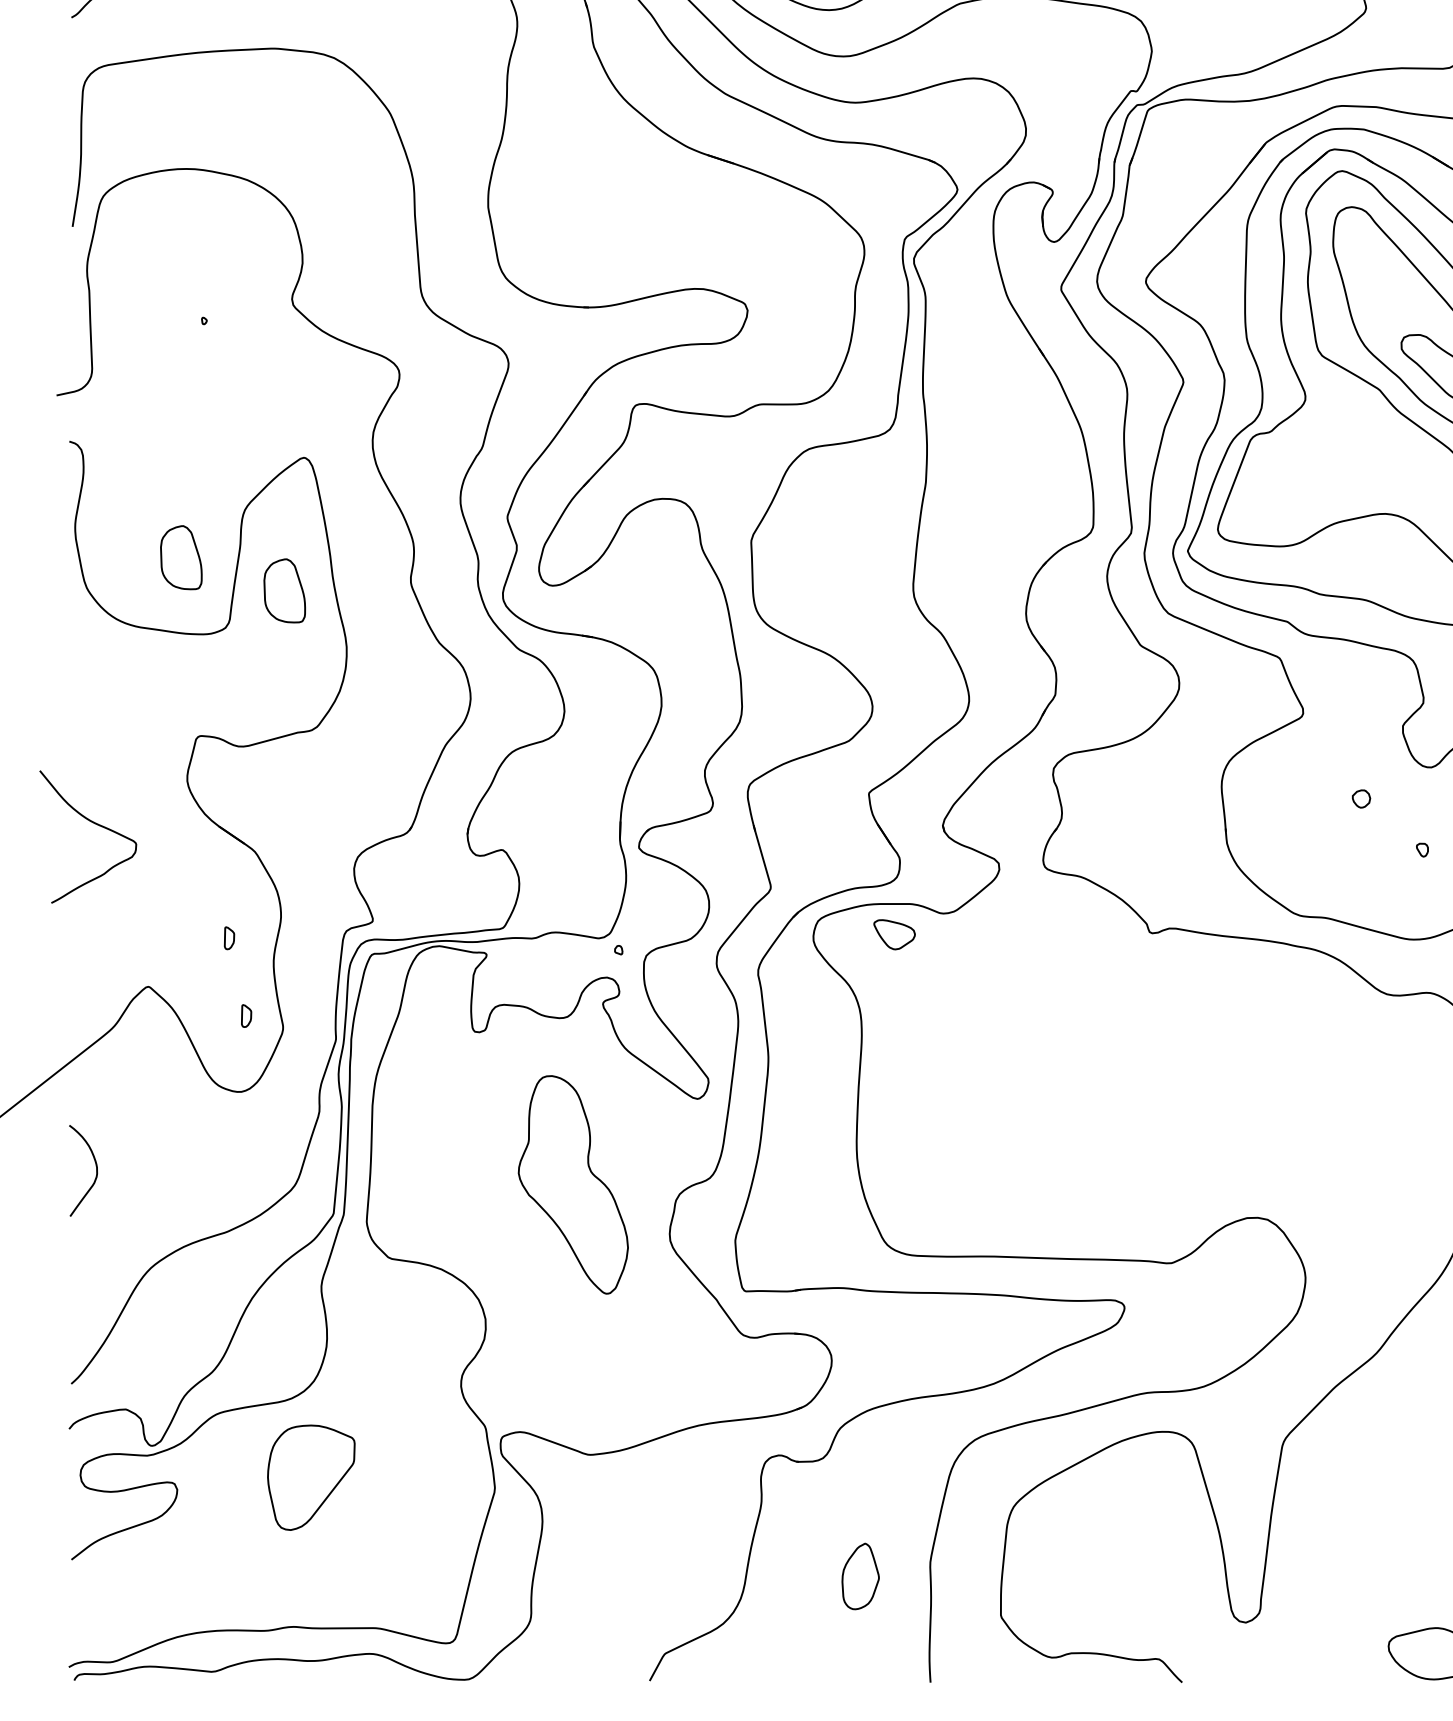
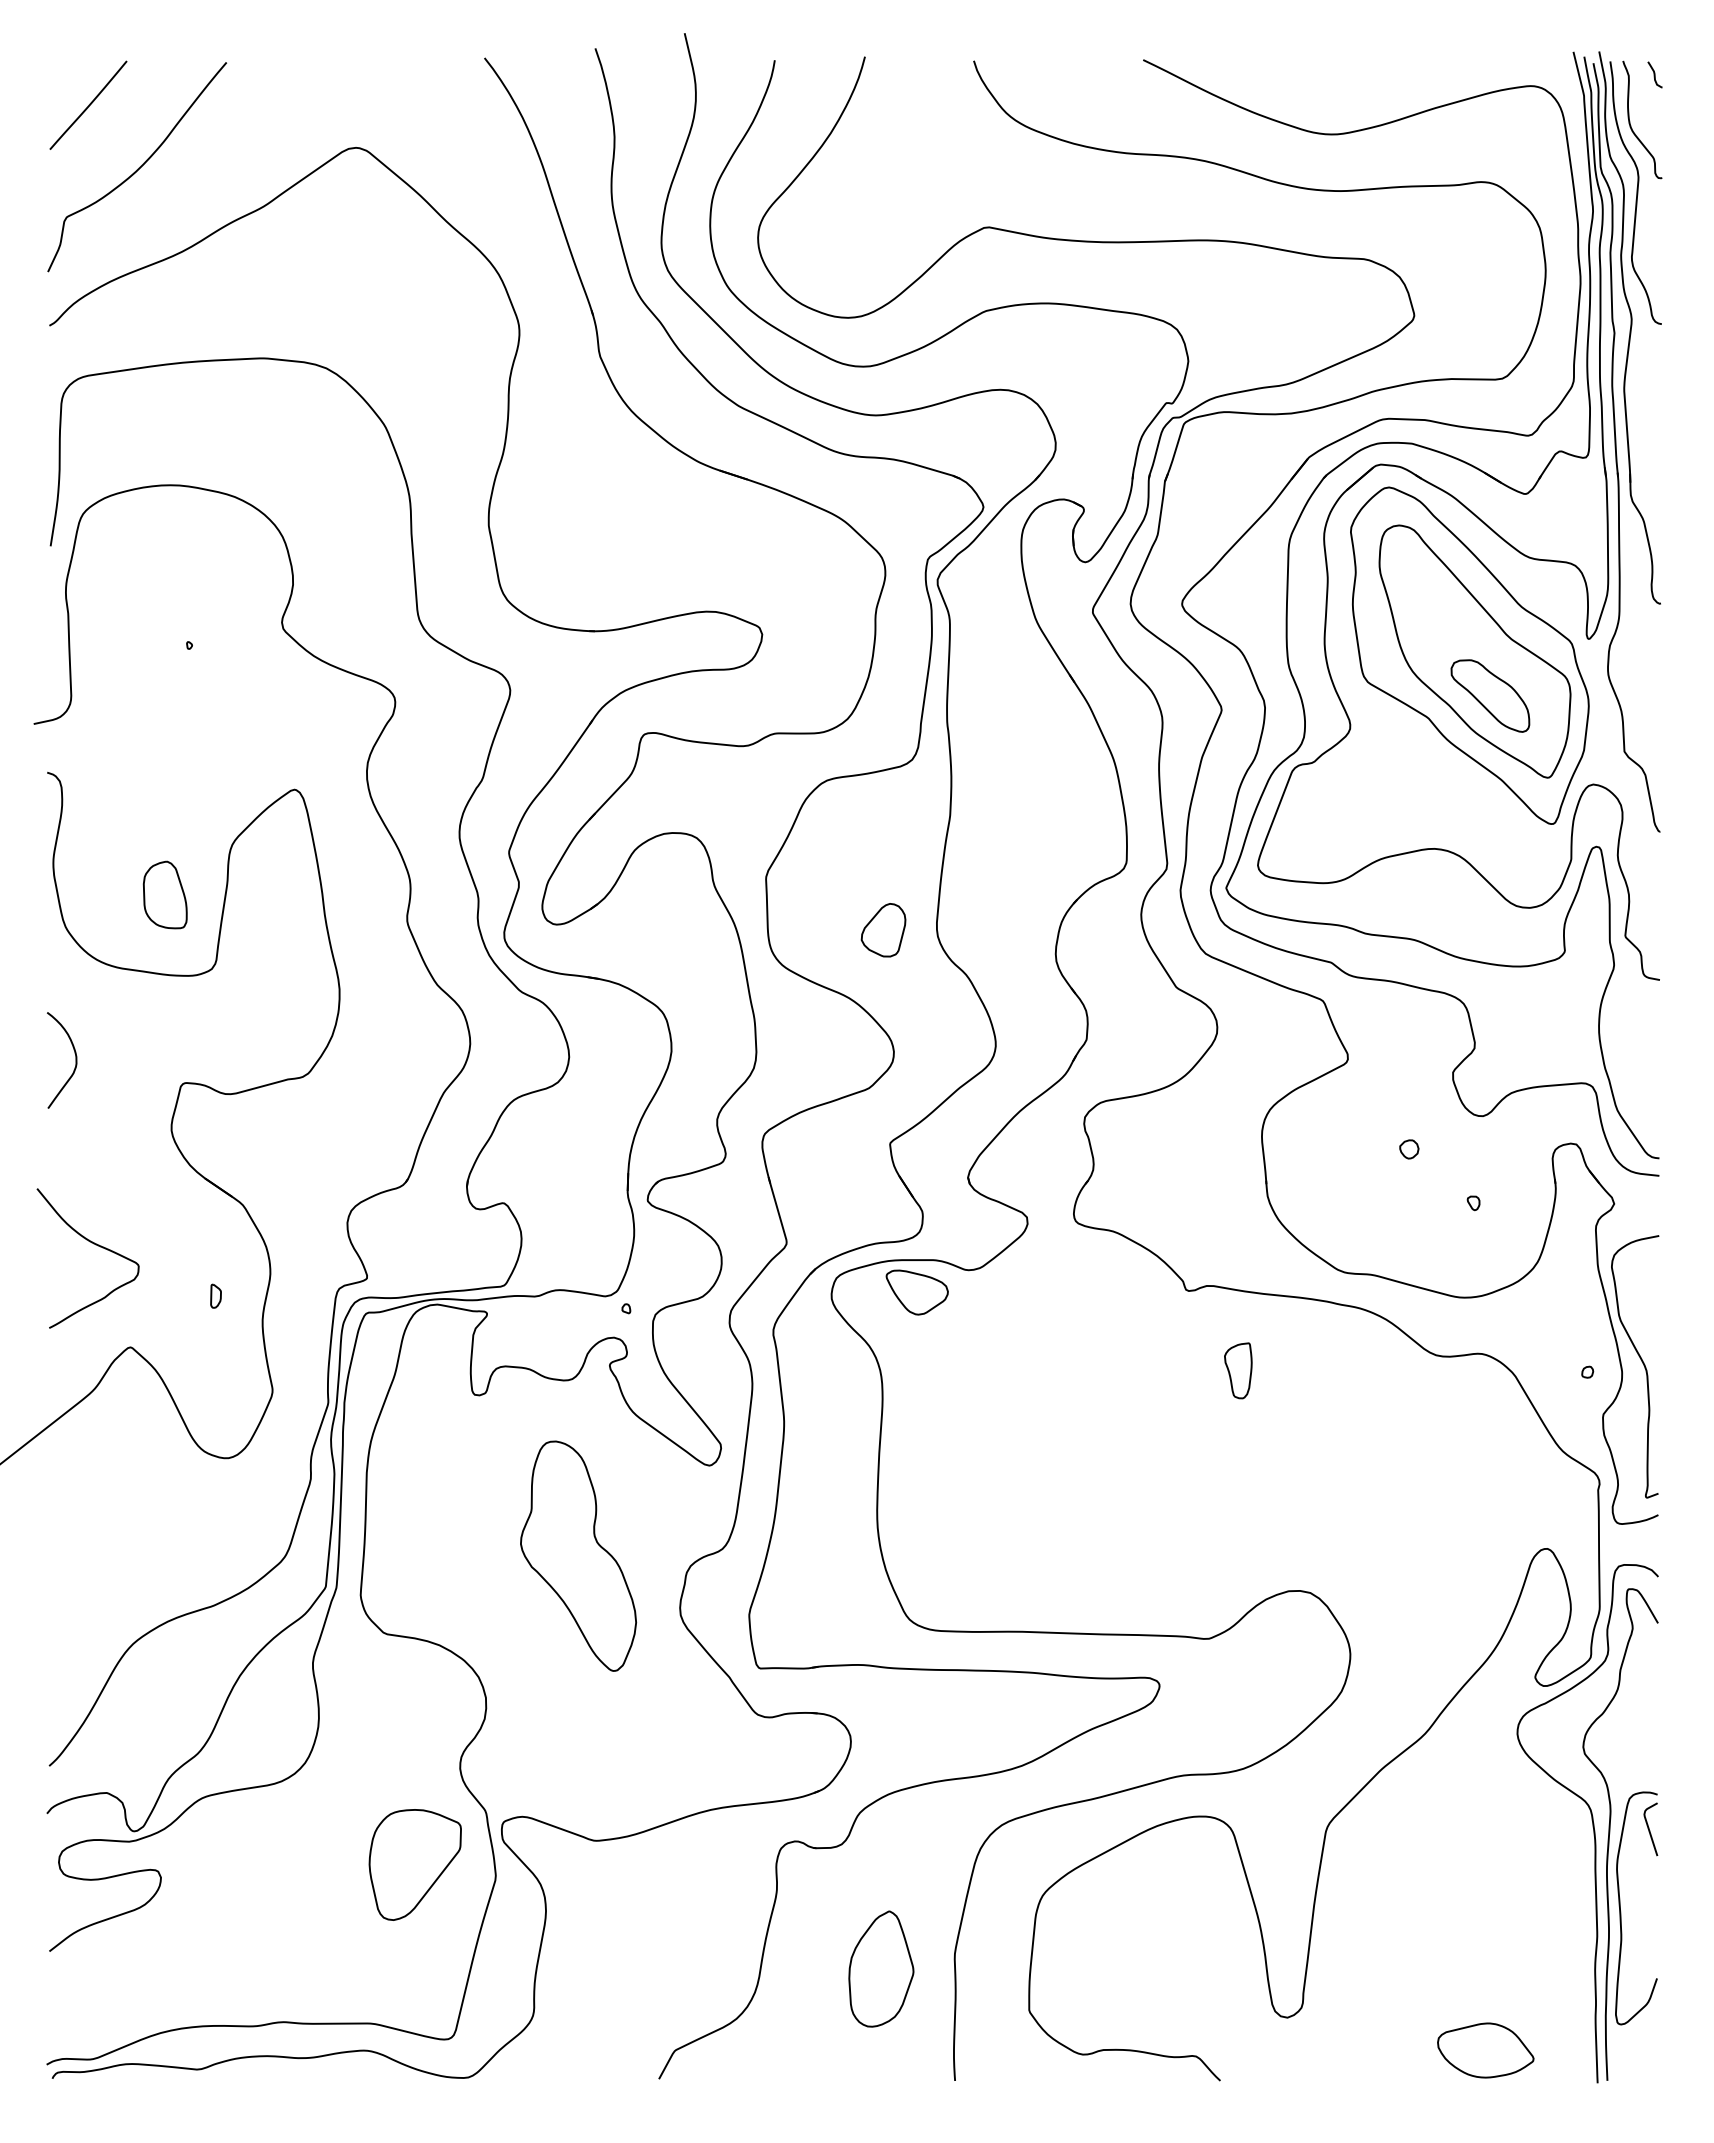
part: (284, 590) -> (273, 929), removed
part: (862, 591) -> (883, 930), added
curve: (93, 823) -> (93, 1244), moved
part: (893, 934) -> (916, 1292), size x1.43
part: (1199, 1008) -> (1238, 1370), added
part: (246, 1015) -> (233, 1377), removed
curve: (96, 1170) -> (75, 1060), moved
part: (310, 1477) -> (414, 1864), moved
part: (860, 1575) -> (881, 1968), size x1.67

